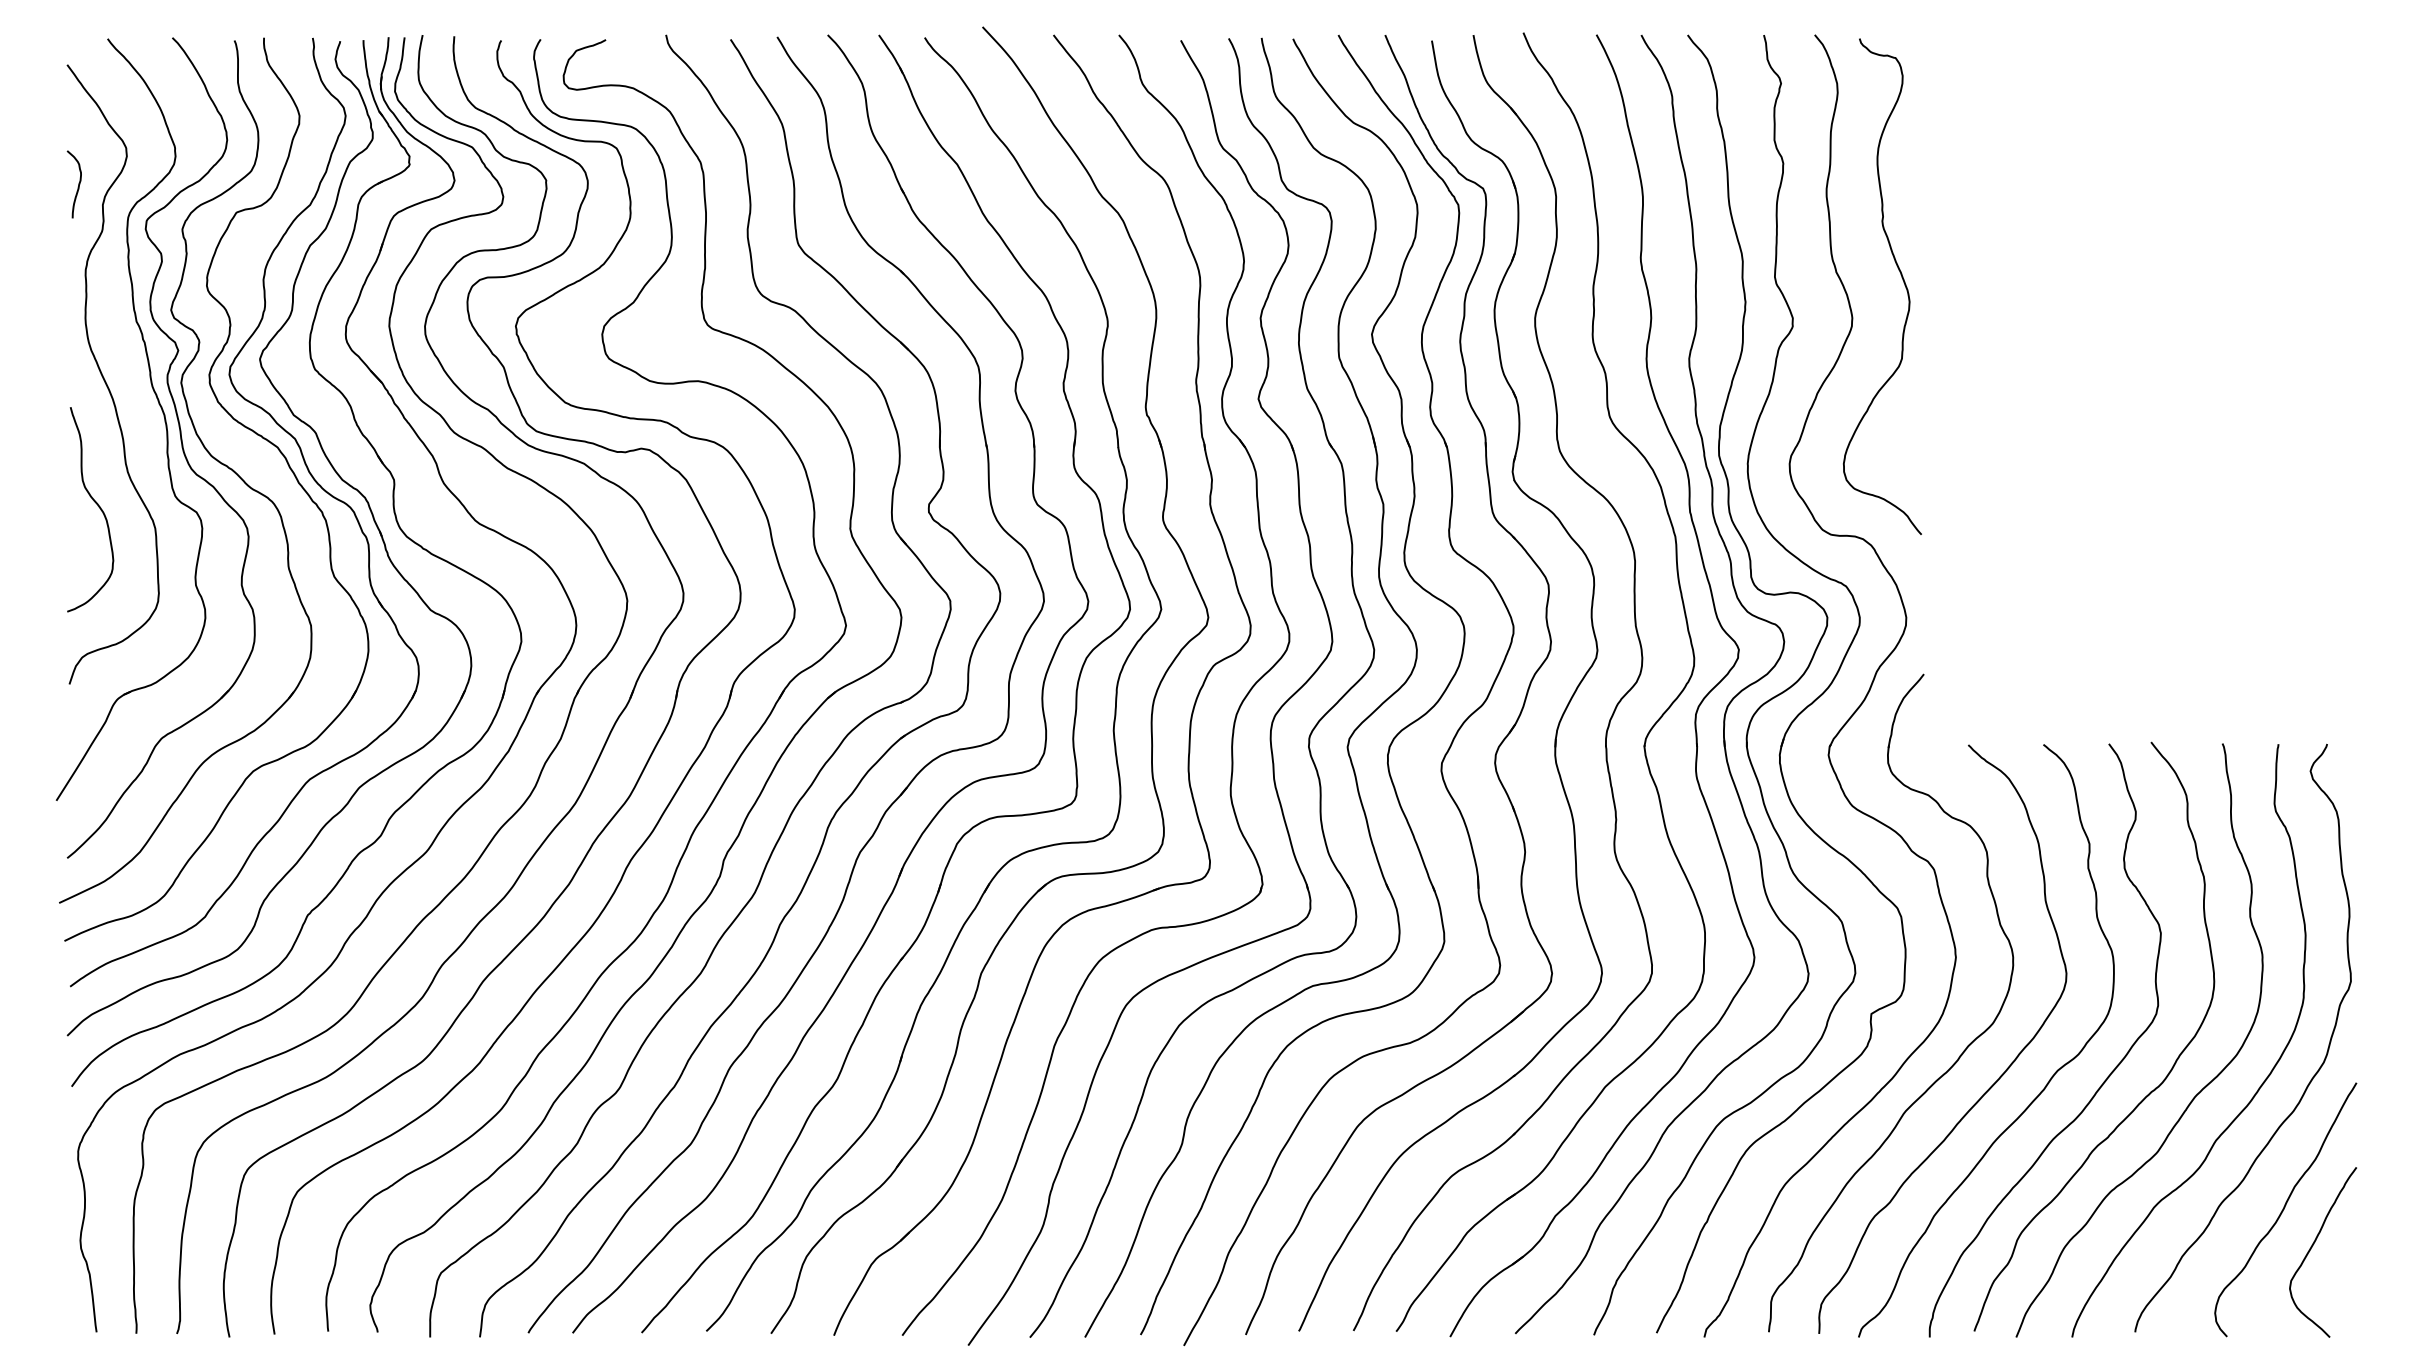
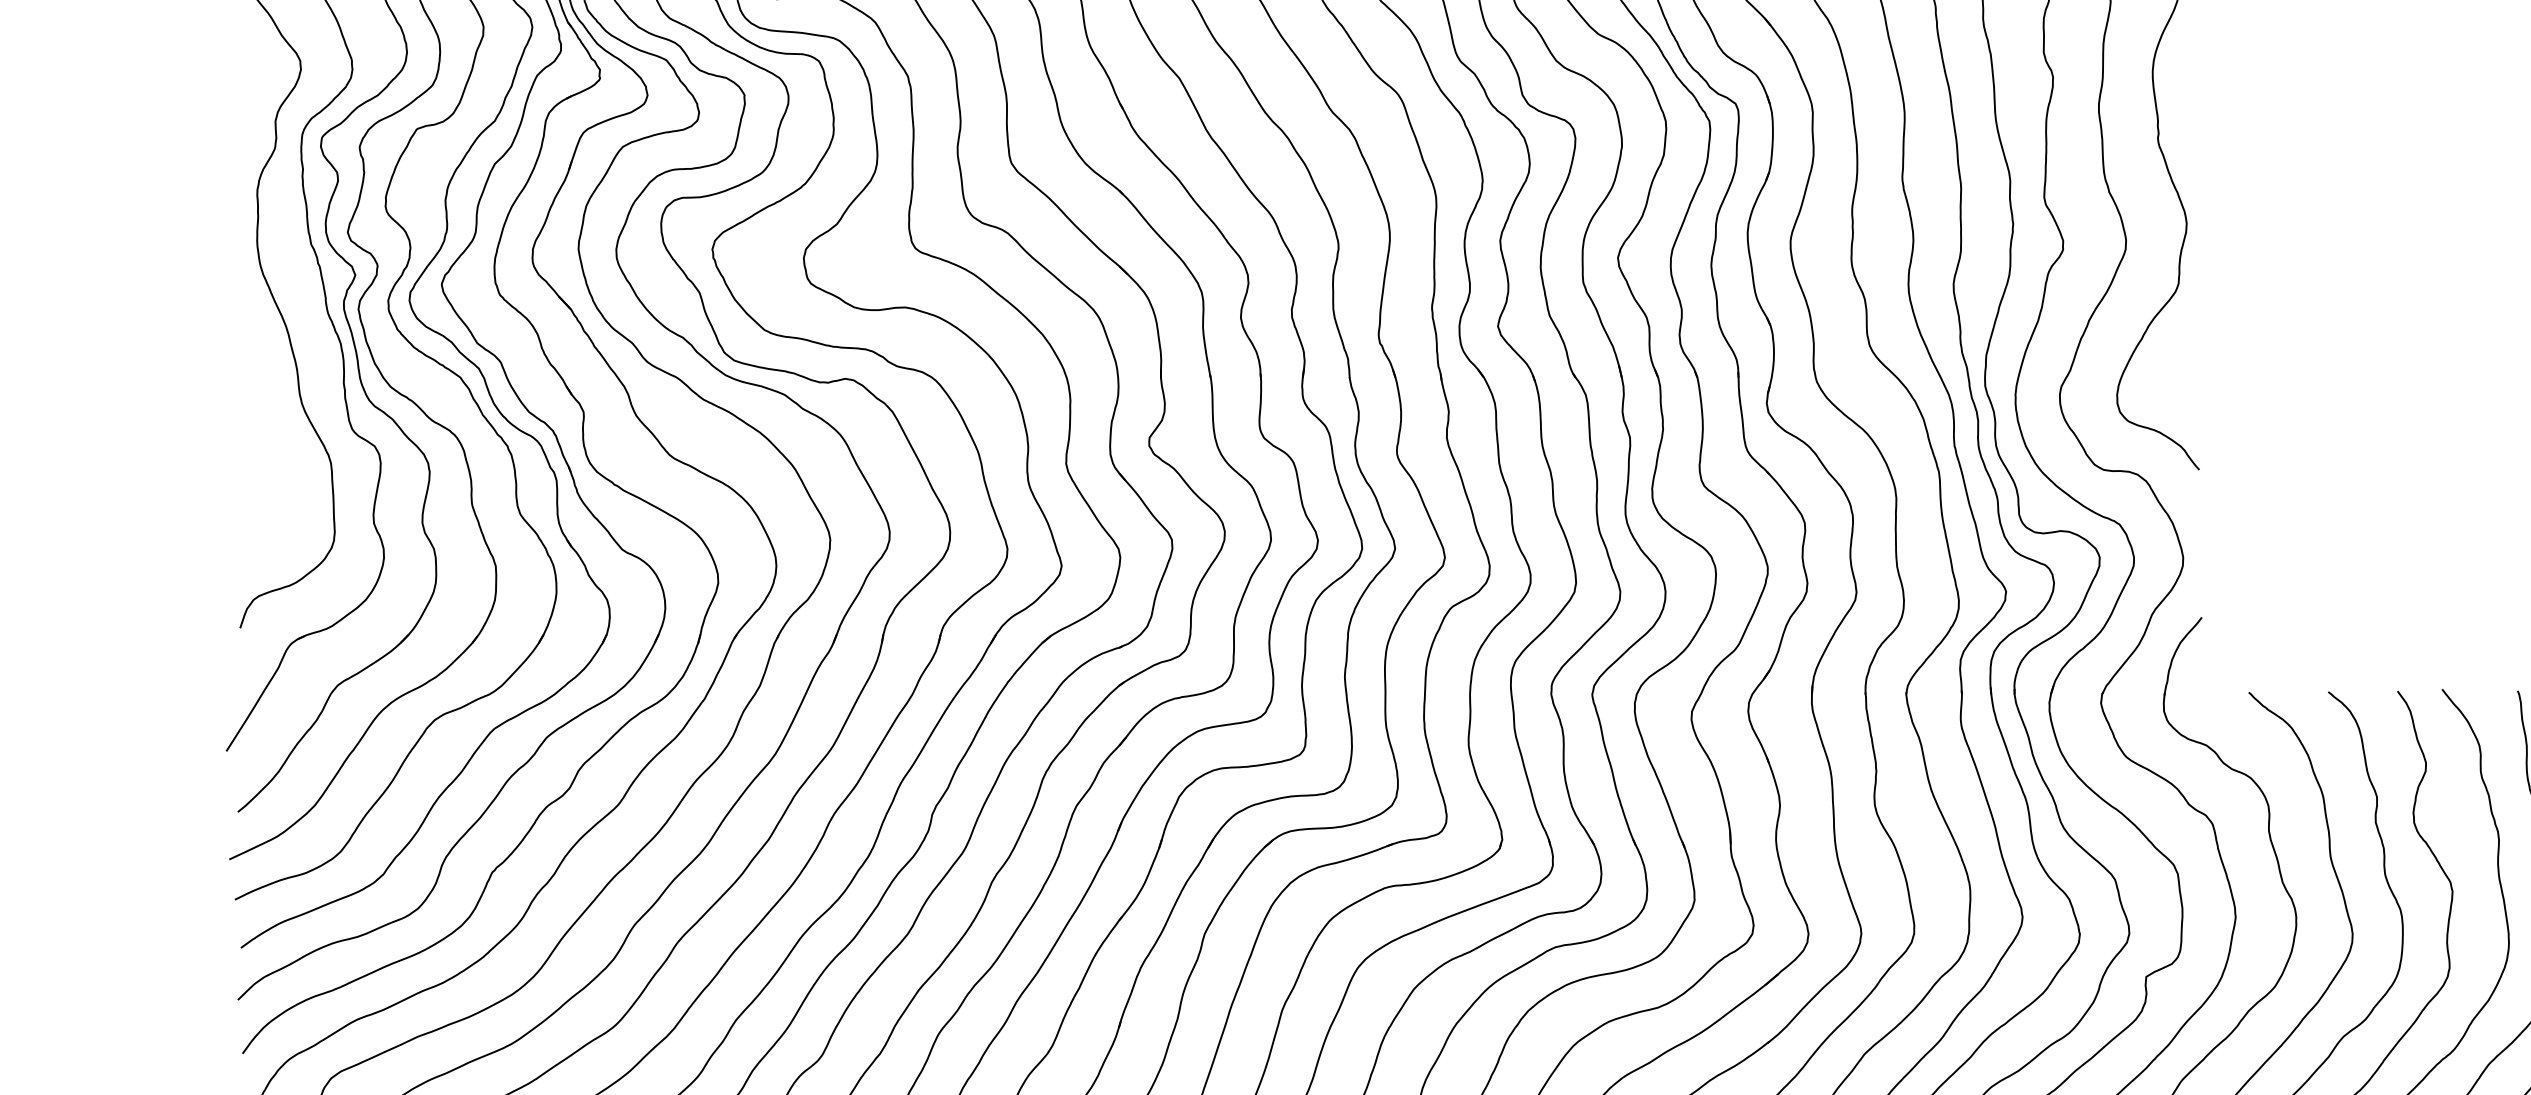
curve: (78, 184) -> (249, 99), removed
curve: (95, 503) -> (267, 436), removed

